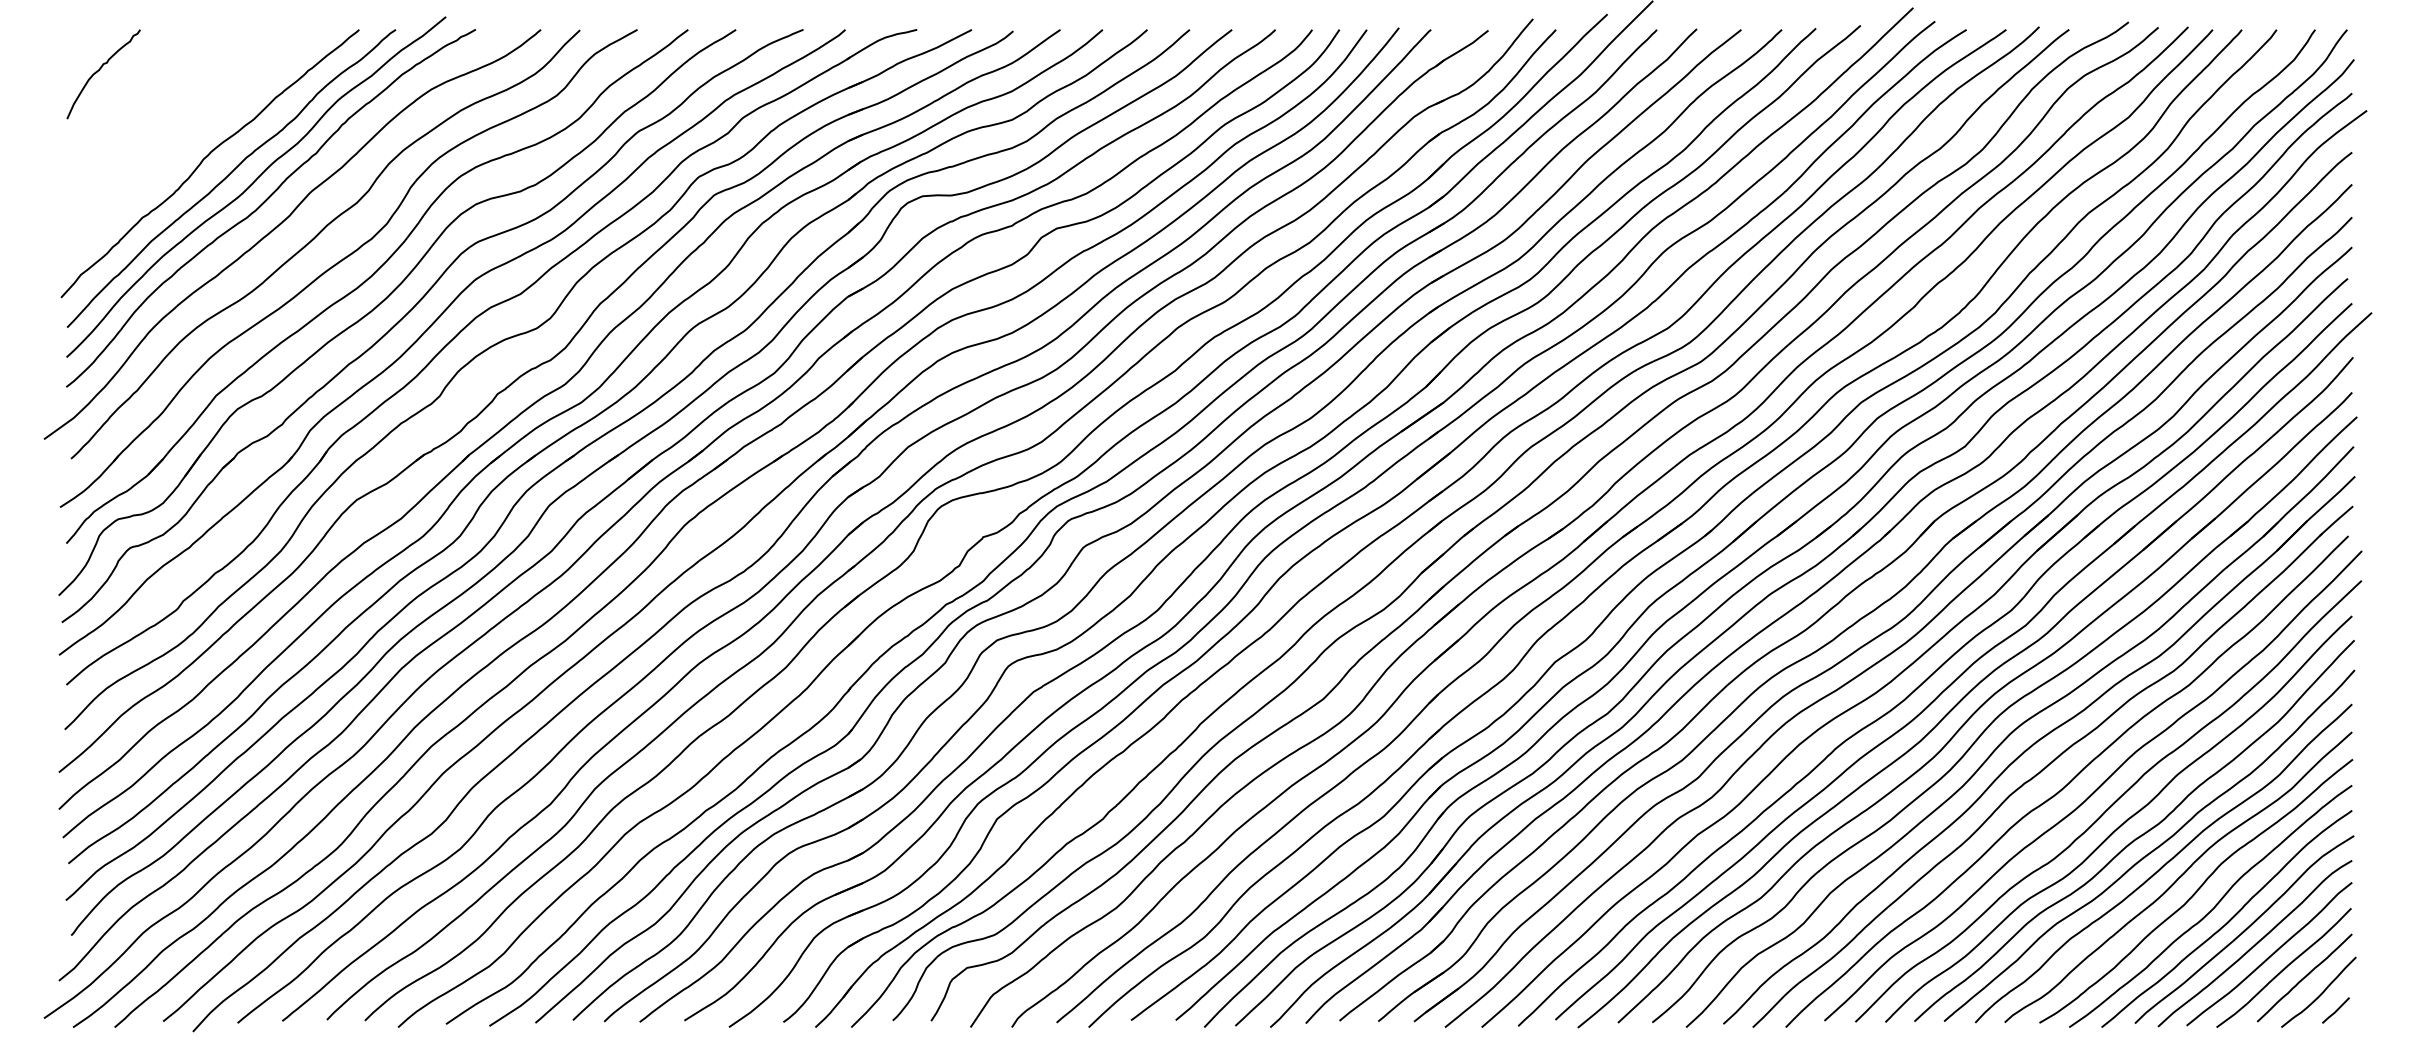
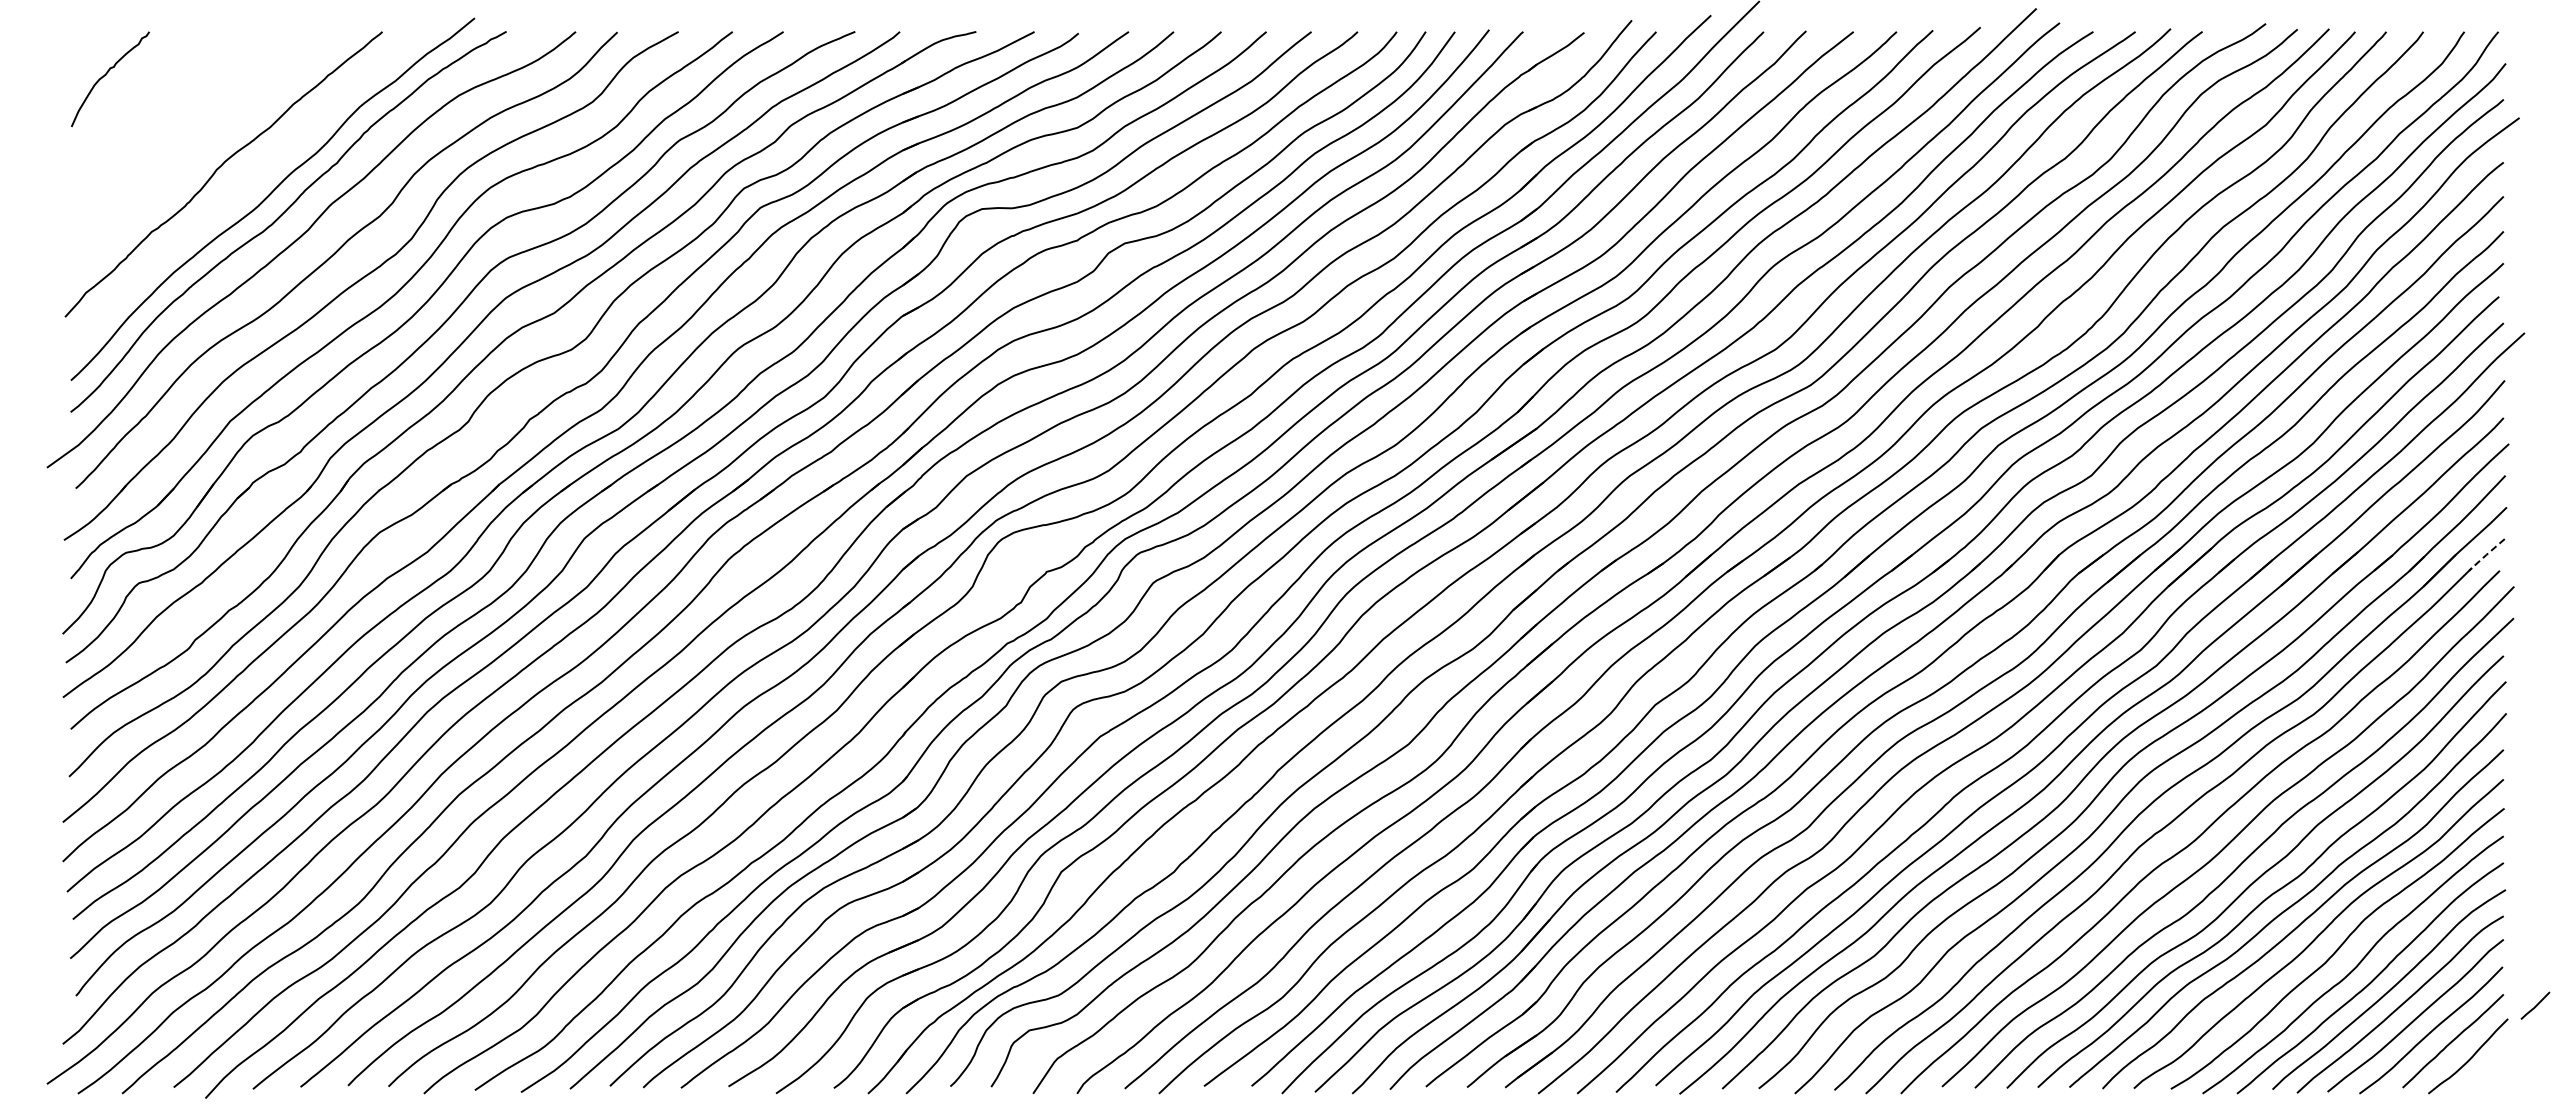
curve: (229, 176) -> (244, 187), removed
line: (2335, 520) -> (2486, 554), solid -> dashed
line: (2335, 1010) -> (2535, 1005), moved

